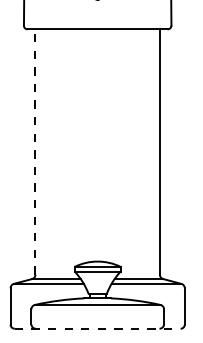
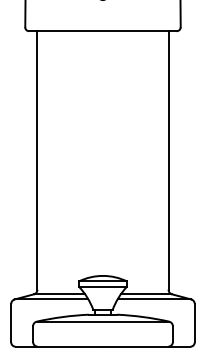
line: (35, 151) -> (37, 159), dashed -> solid
line: (98, 328) -> (103, 346), dashed -> solid

